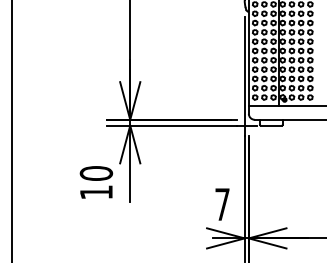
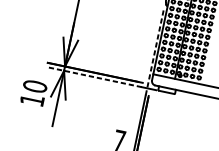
line: (244, 75) -> (154, 51), solid -> dashed
line: (171, 125) -> (94, 76), solid -> dashed
text: (96, 182) -> (33, 93), moved

